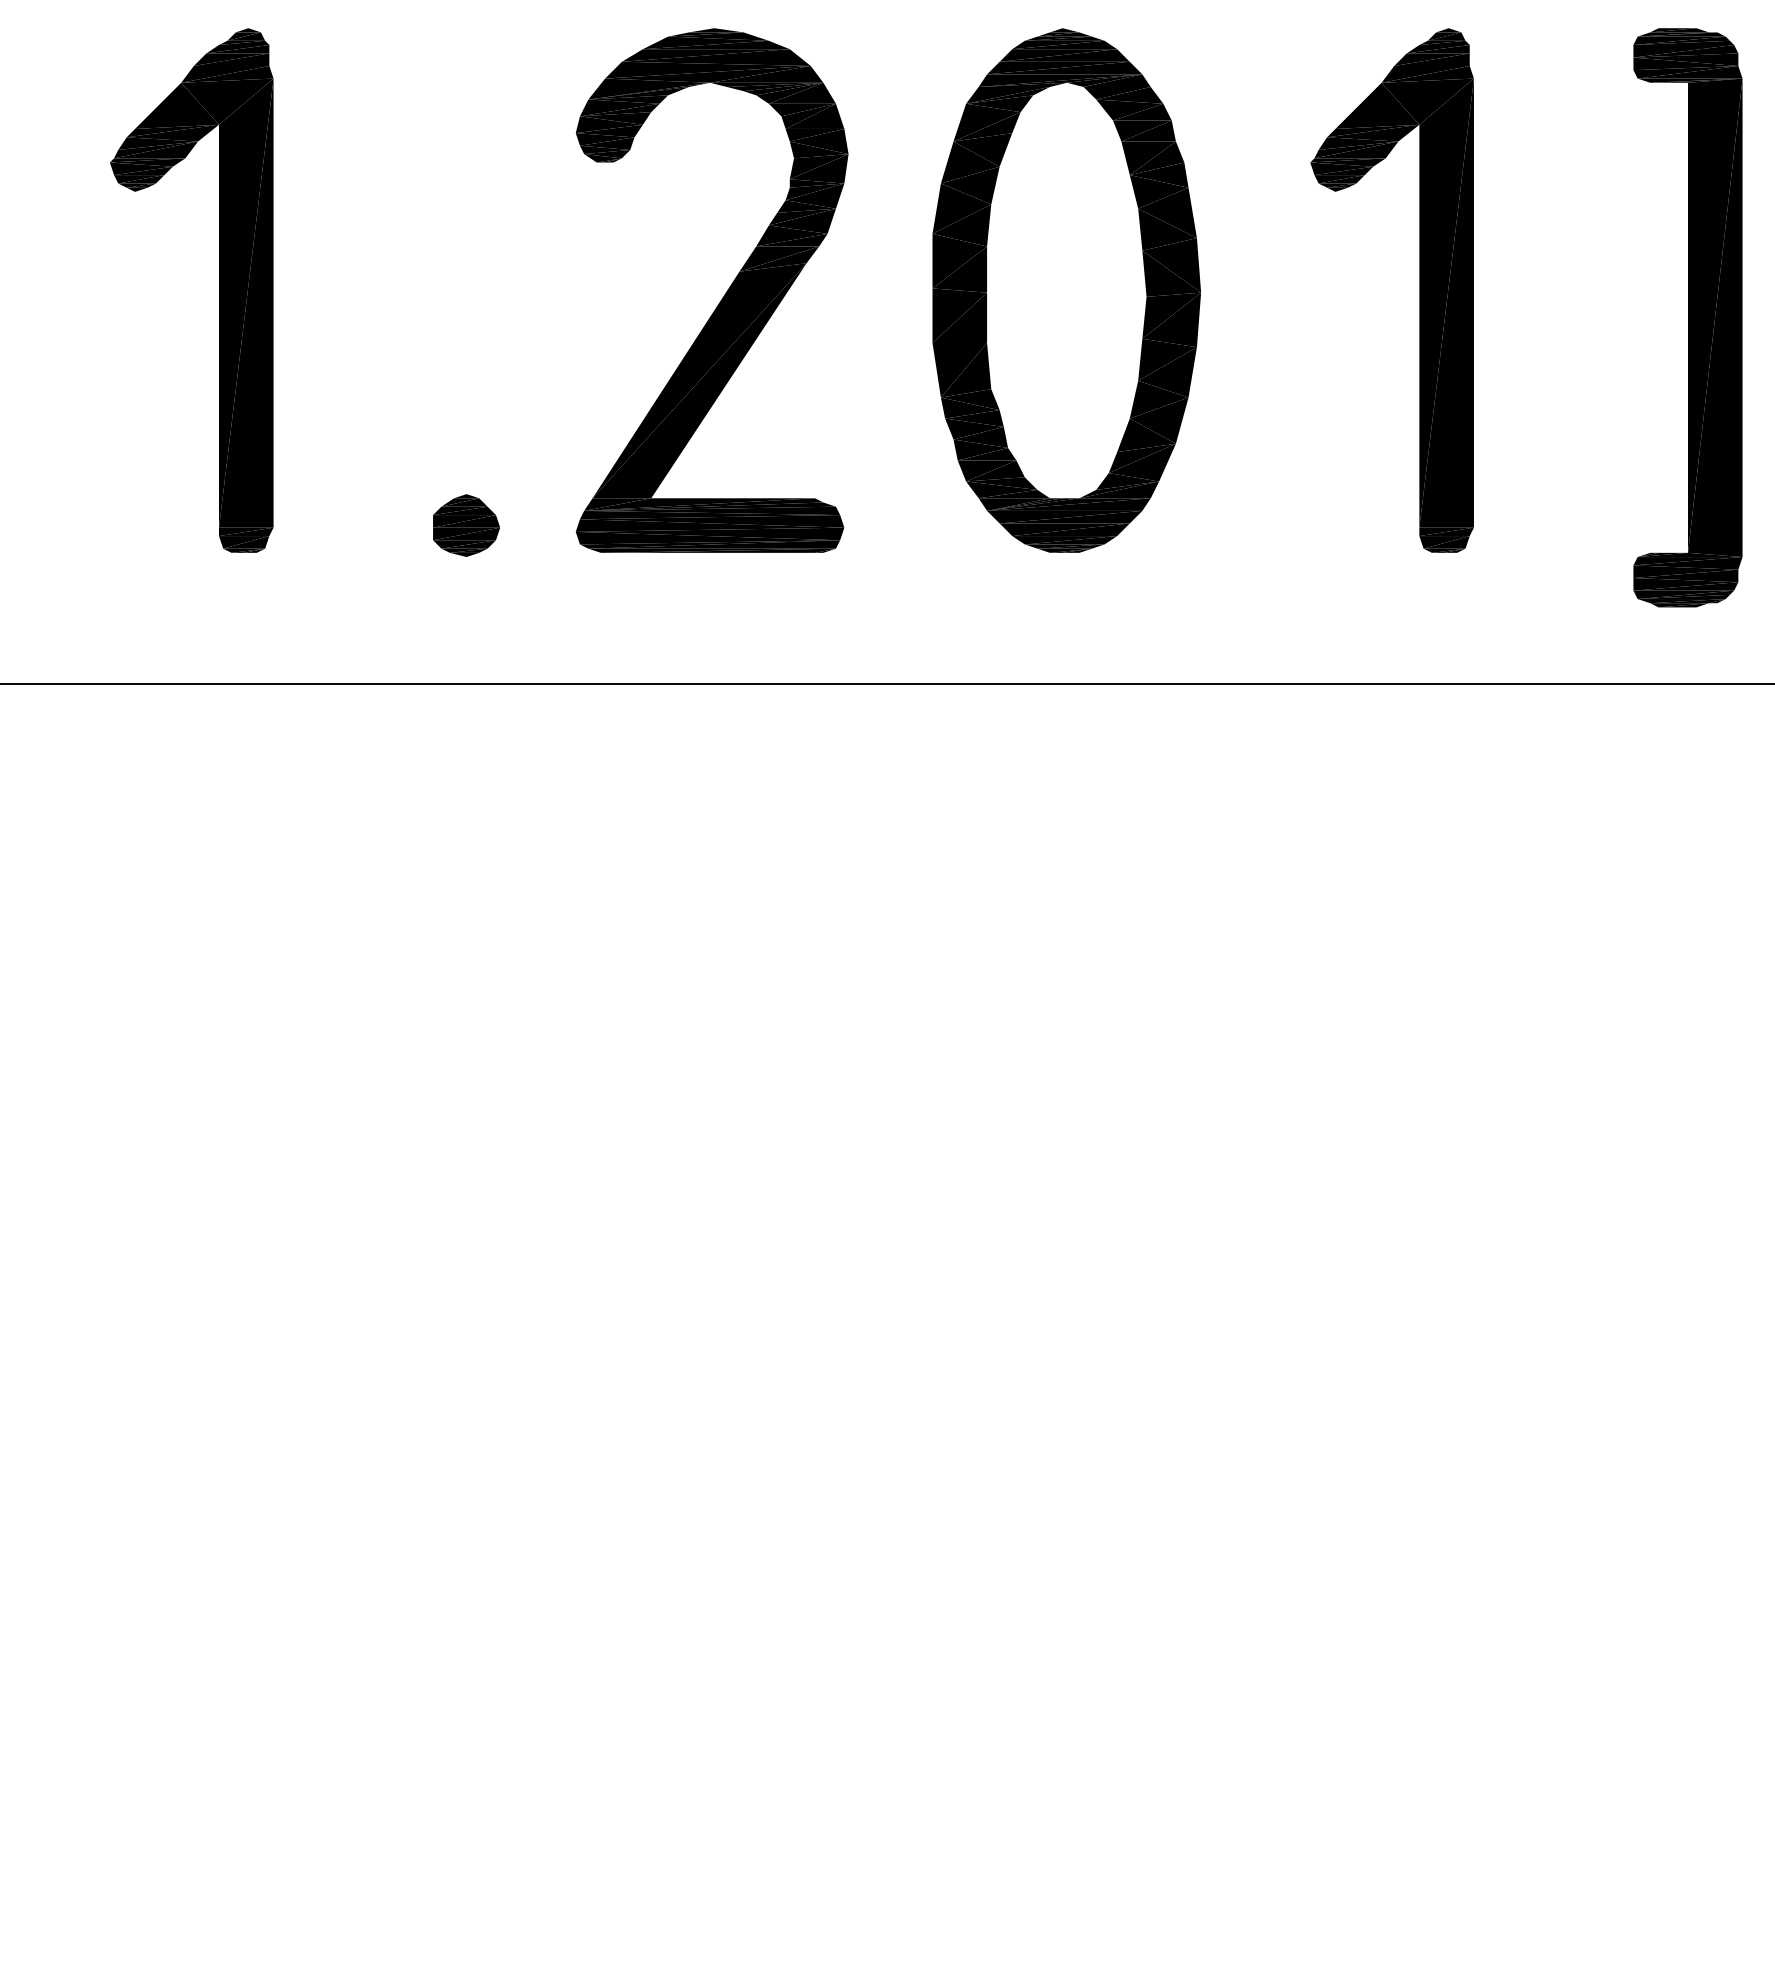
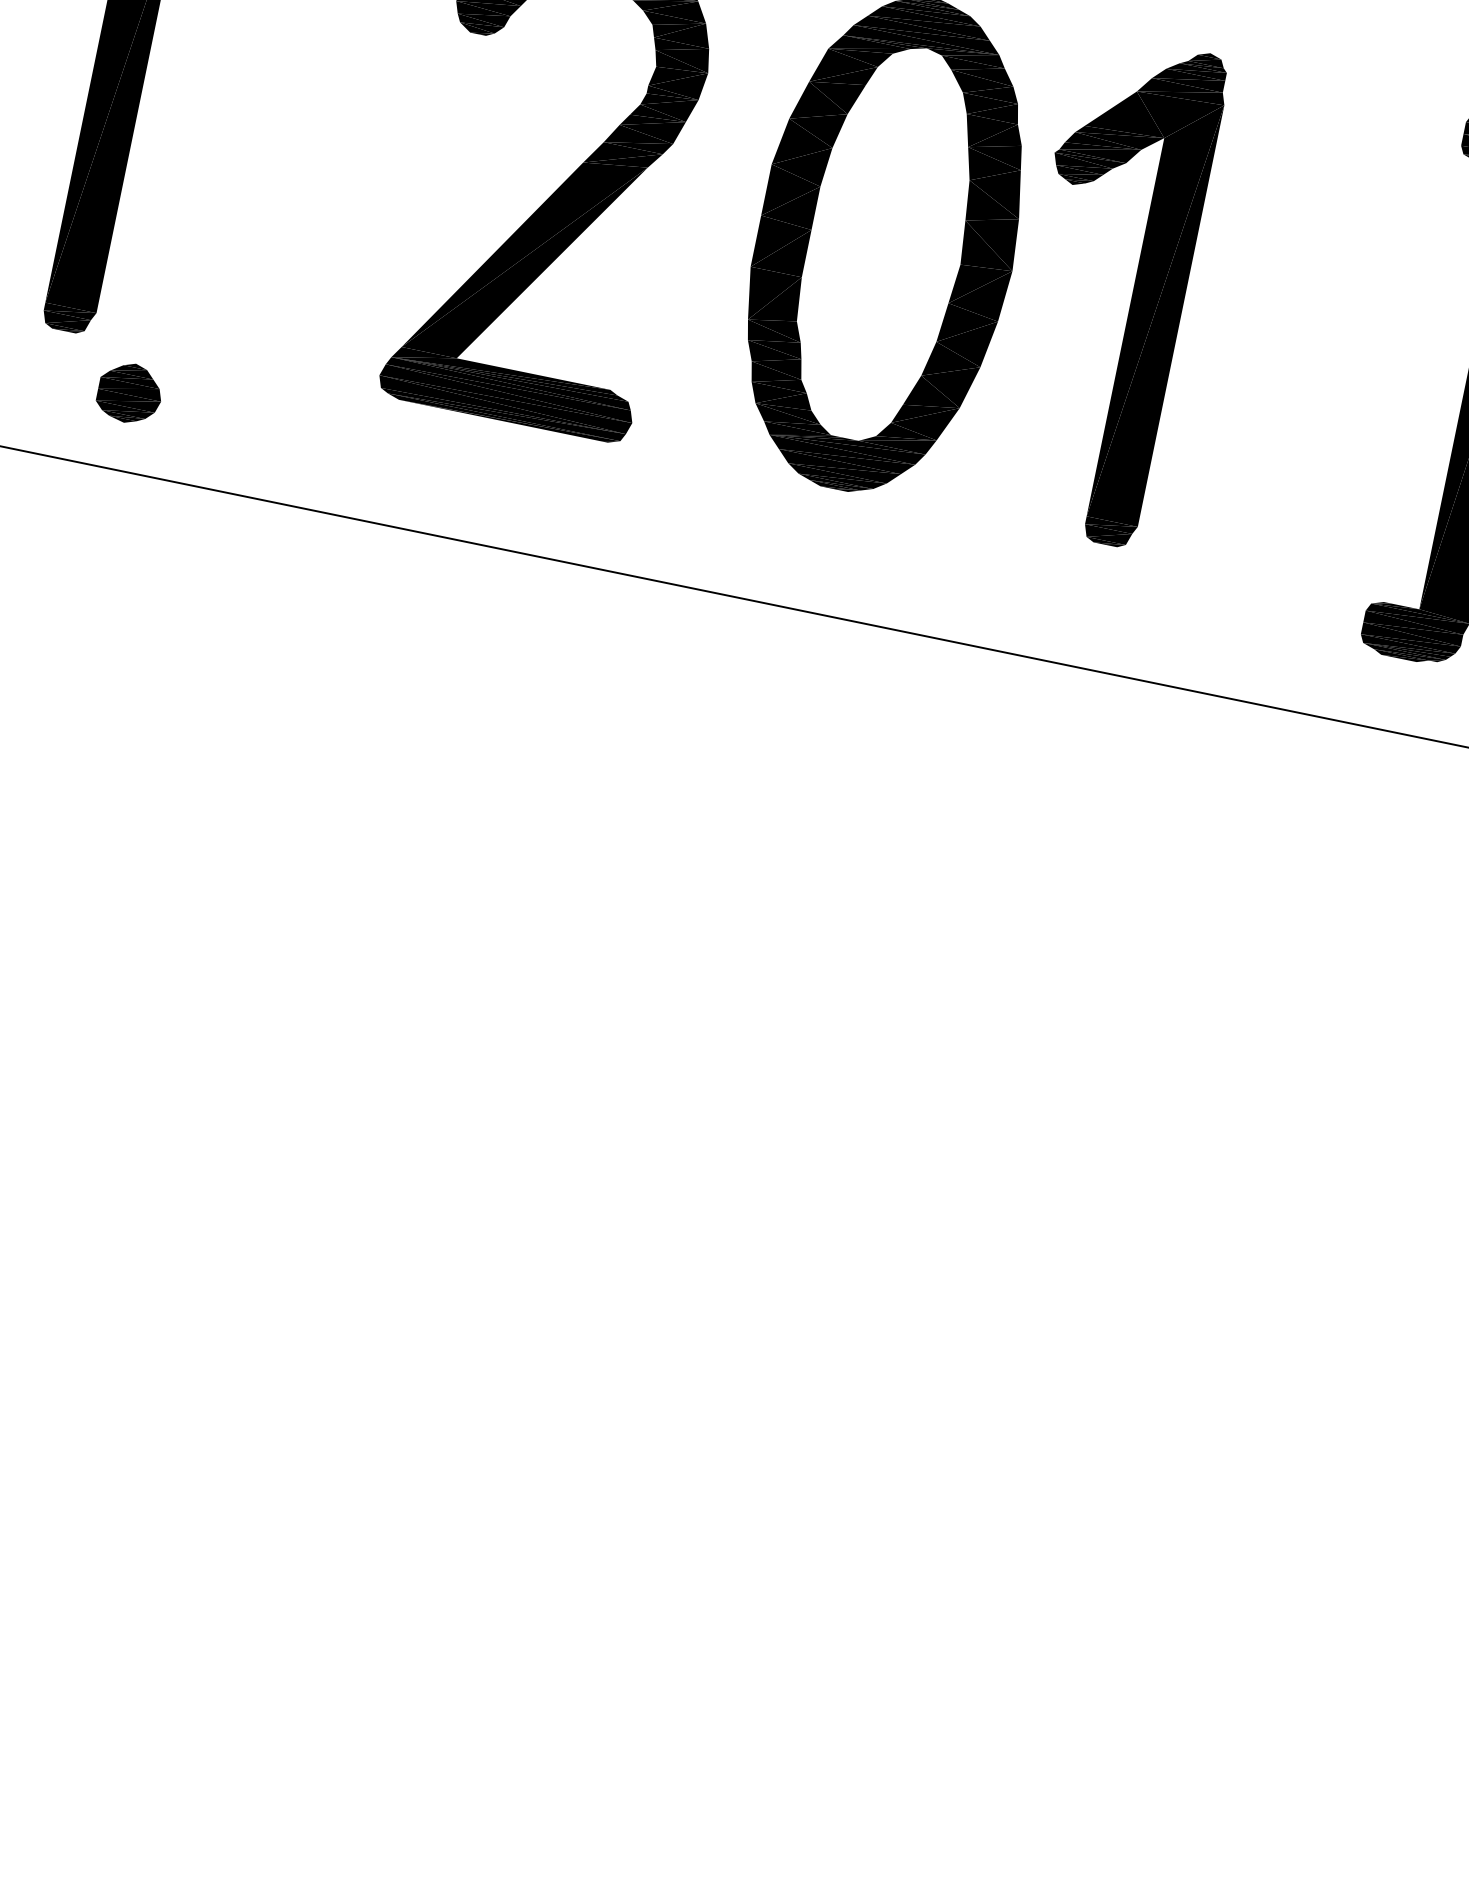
part: (1419, 290) -> (1132, 293), moved
part: (466, 525) -> (129, 393), moved

